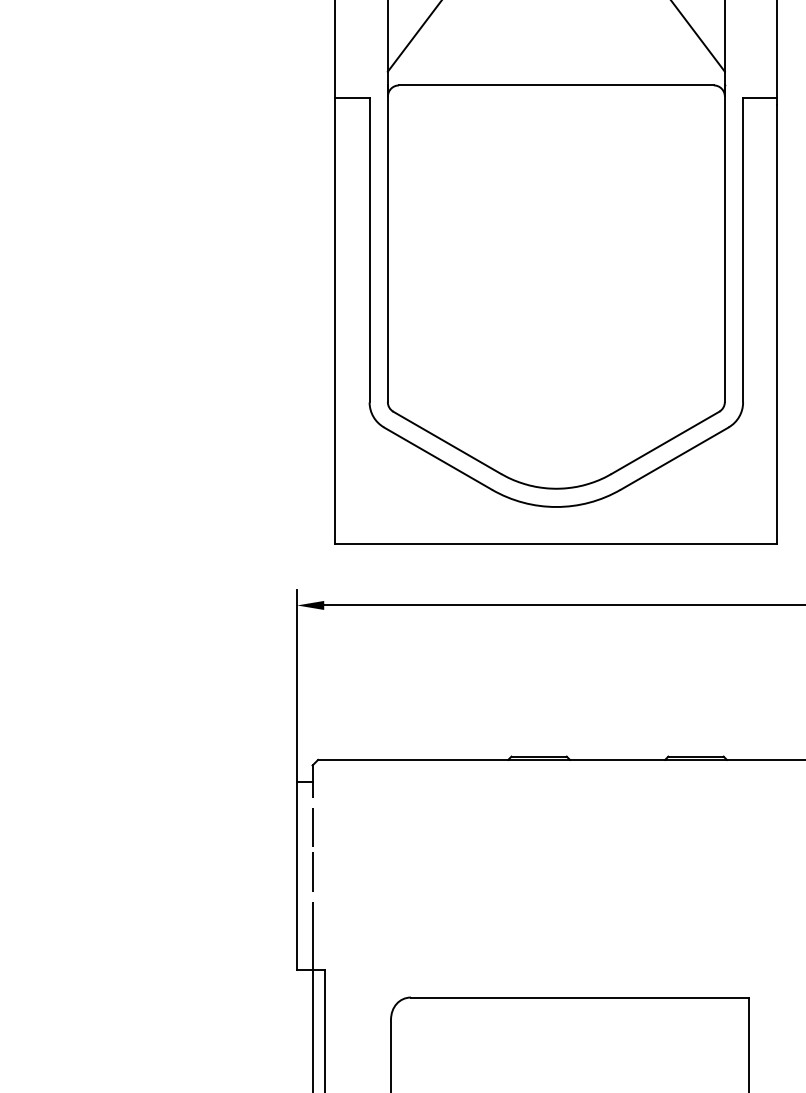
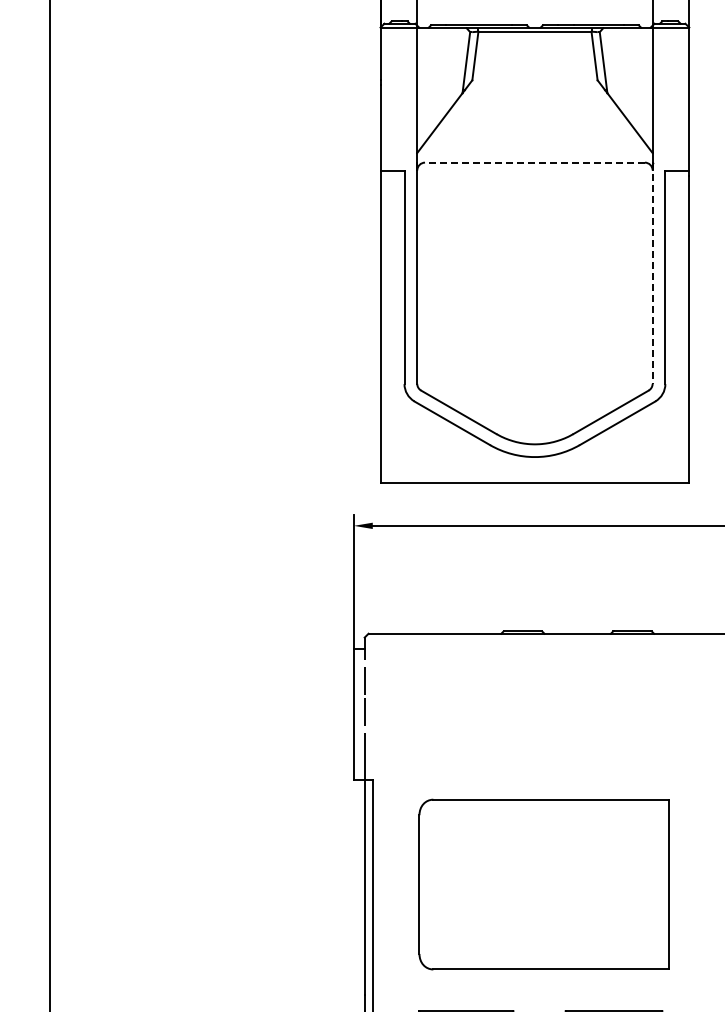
line: (555, 85) -> (534, 162), solid -> dashed
line: (724, 244) -> (652, 273), solid -> dashed

